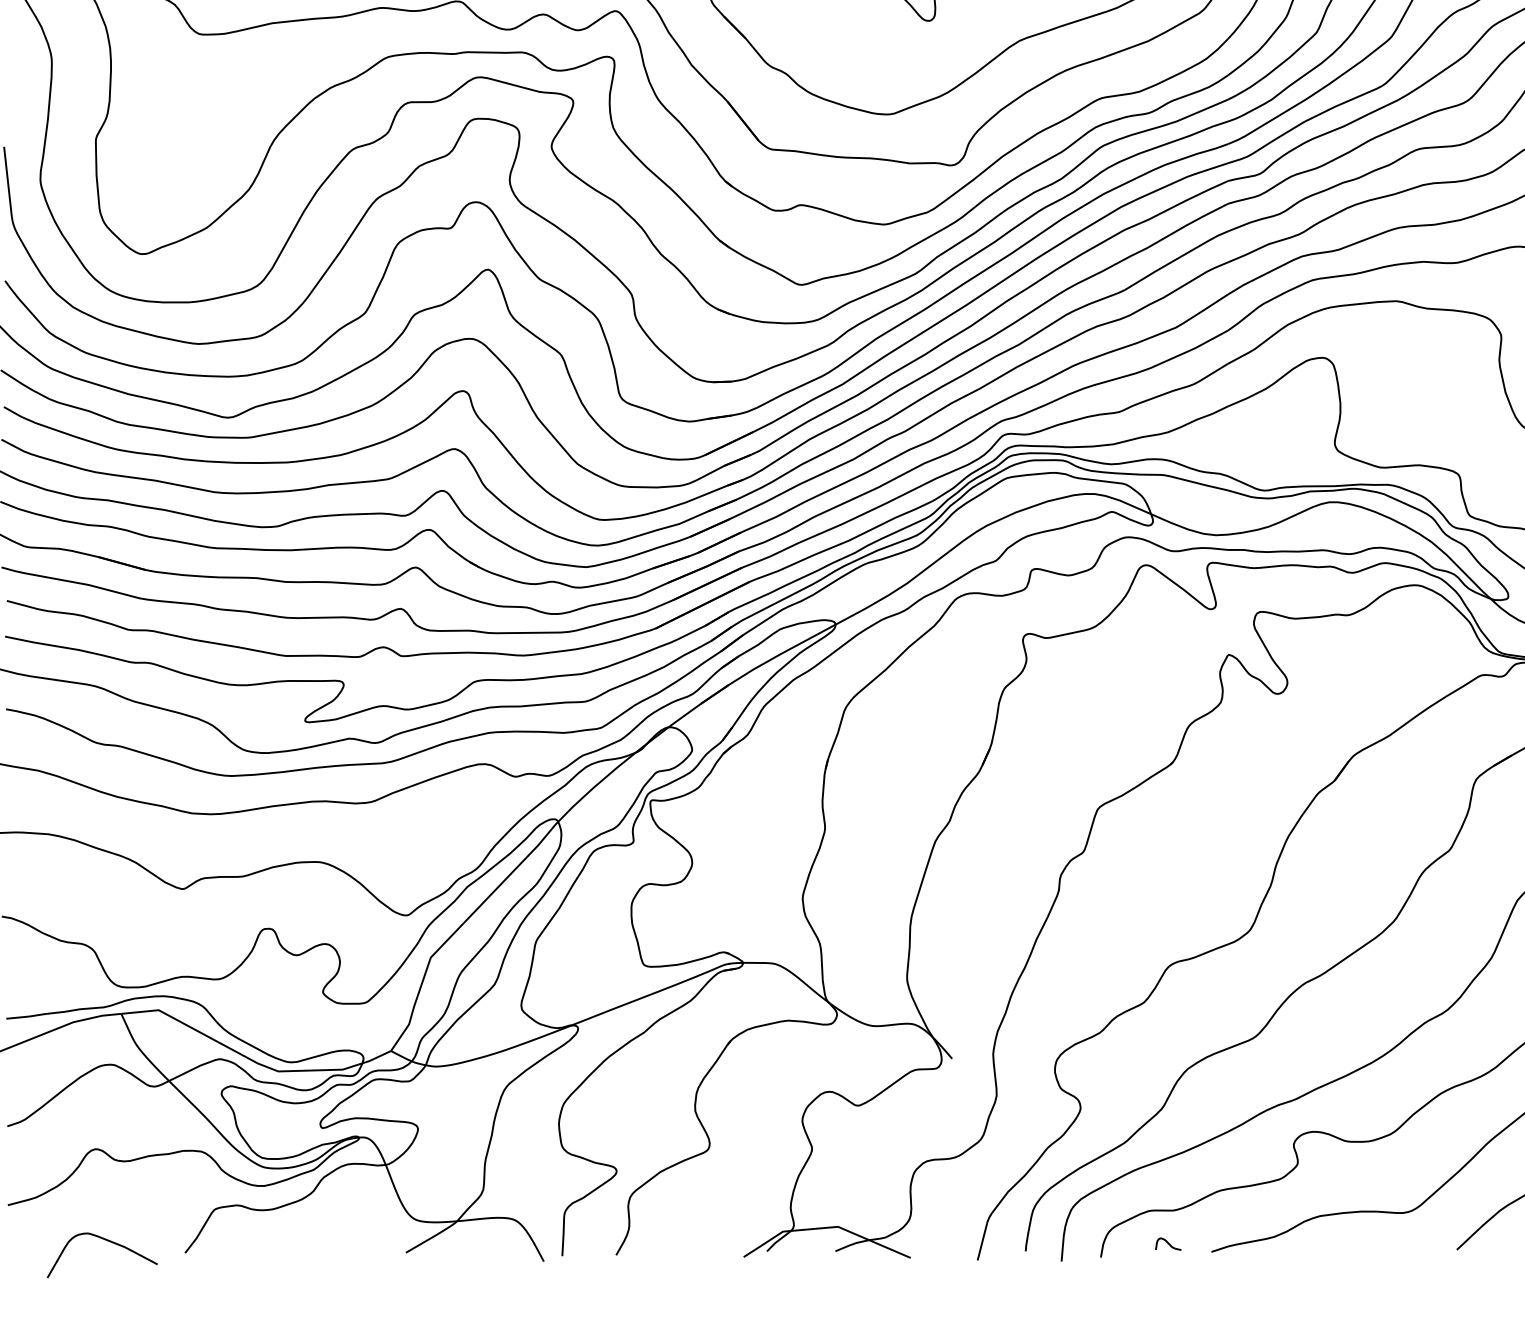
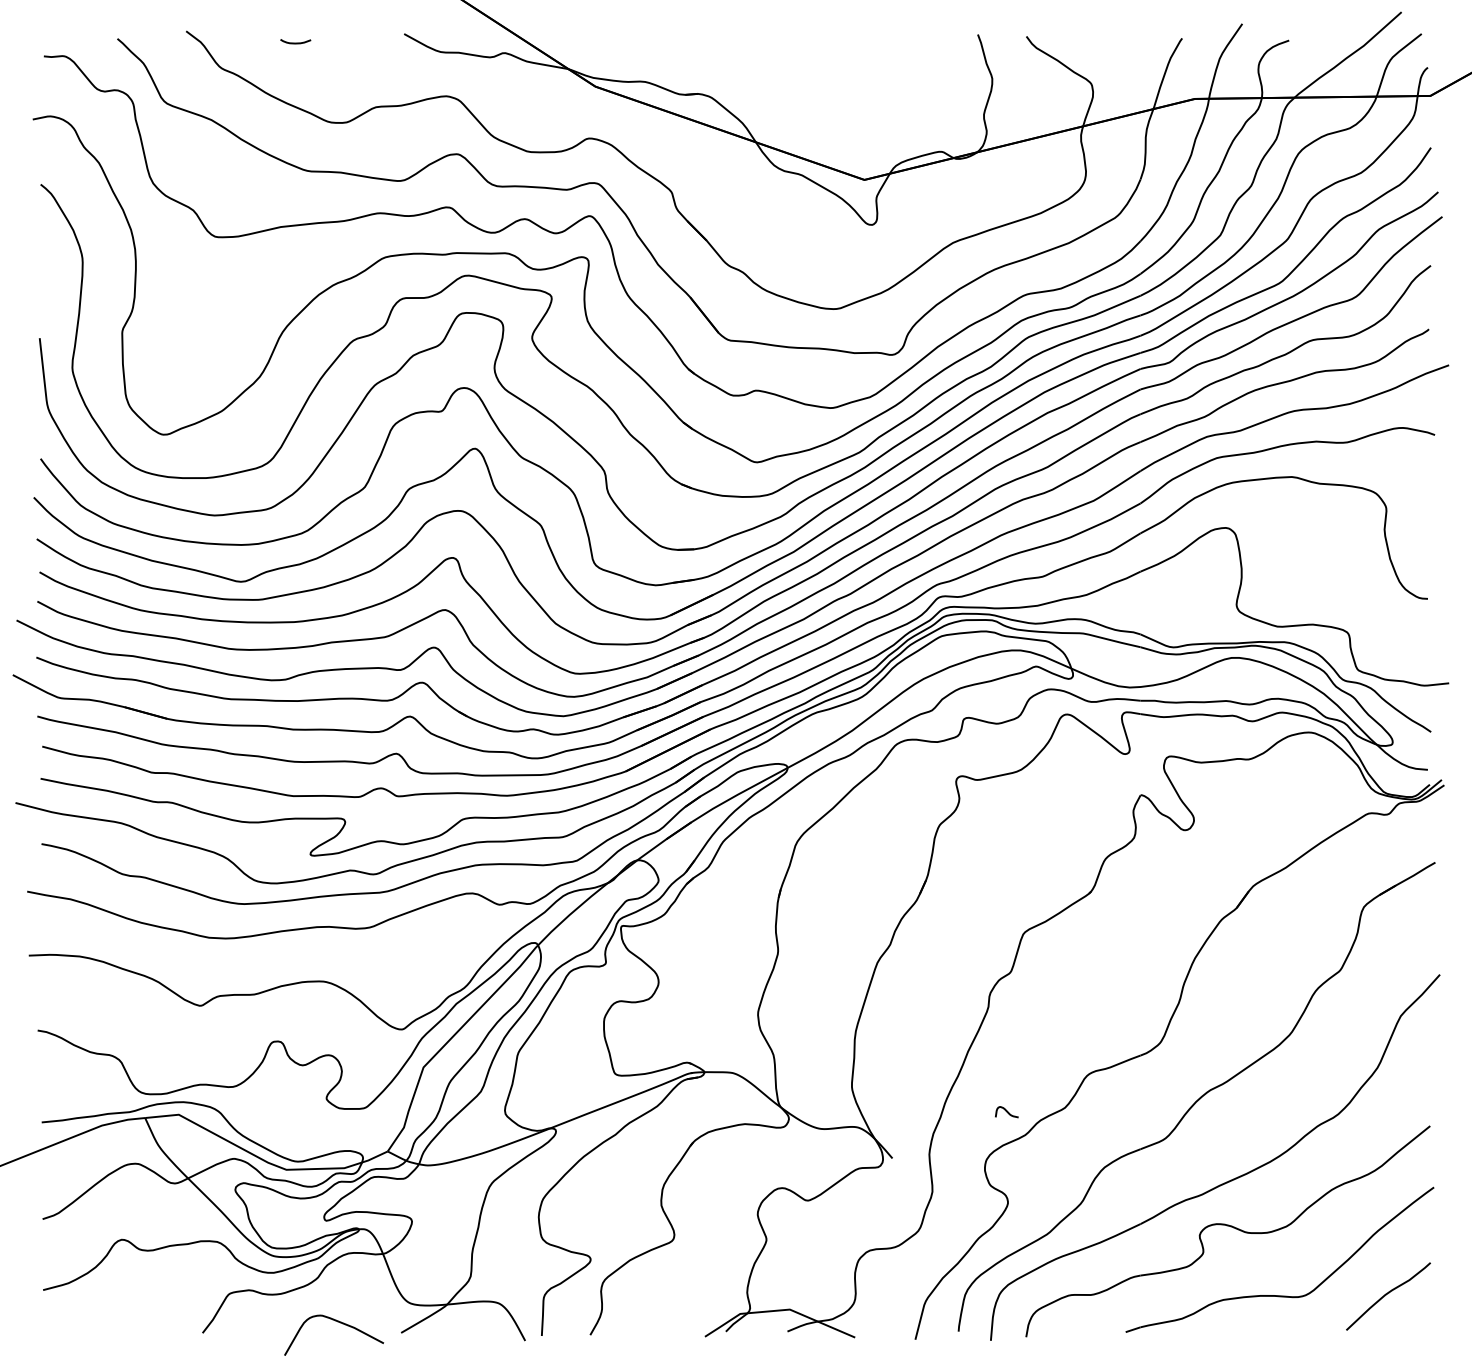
curve: (106, 1241) -> (337, 1322), moved
curve: (1167, 1244) -> (1006, 1112), moved

